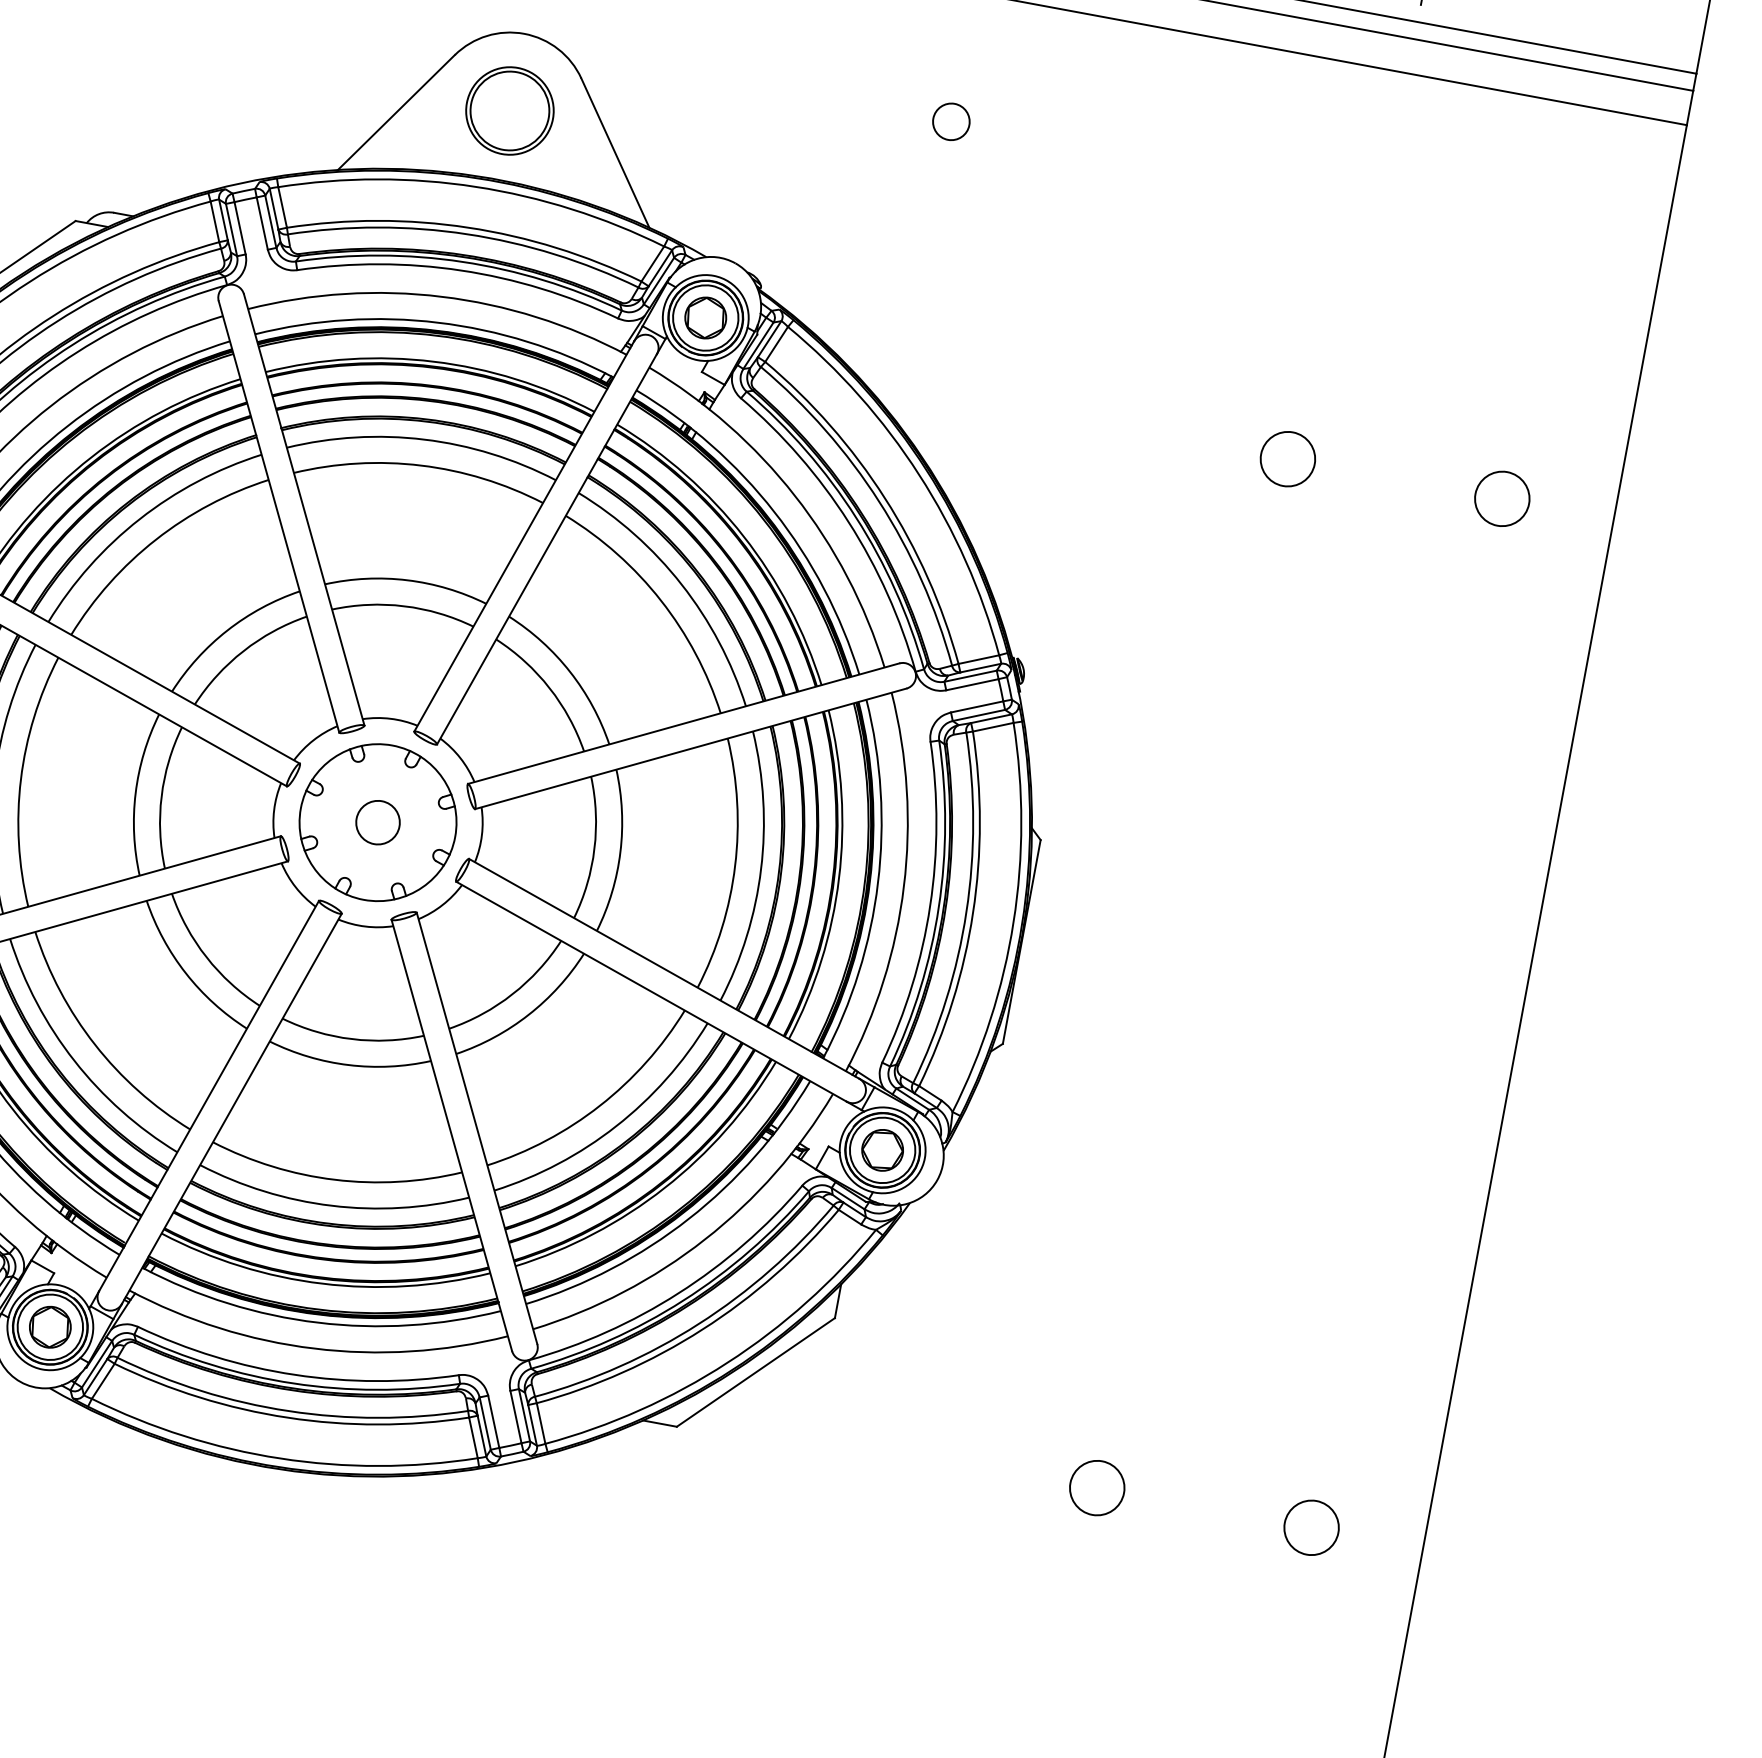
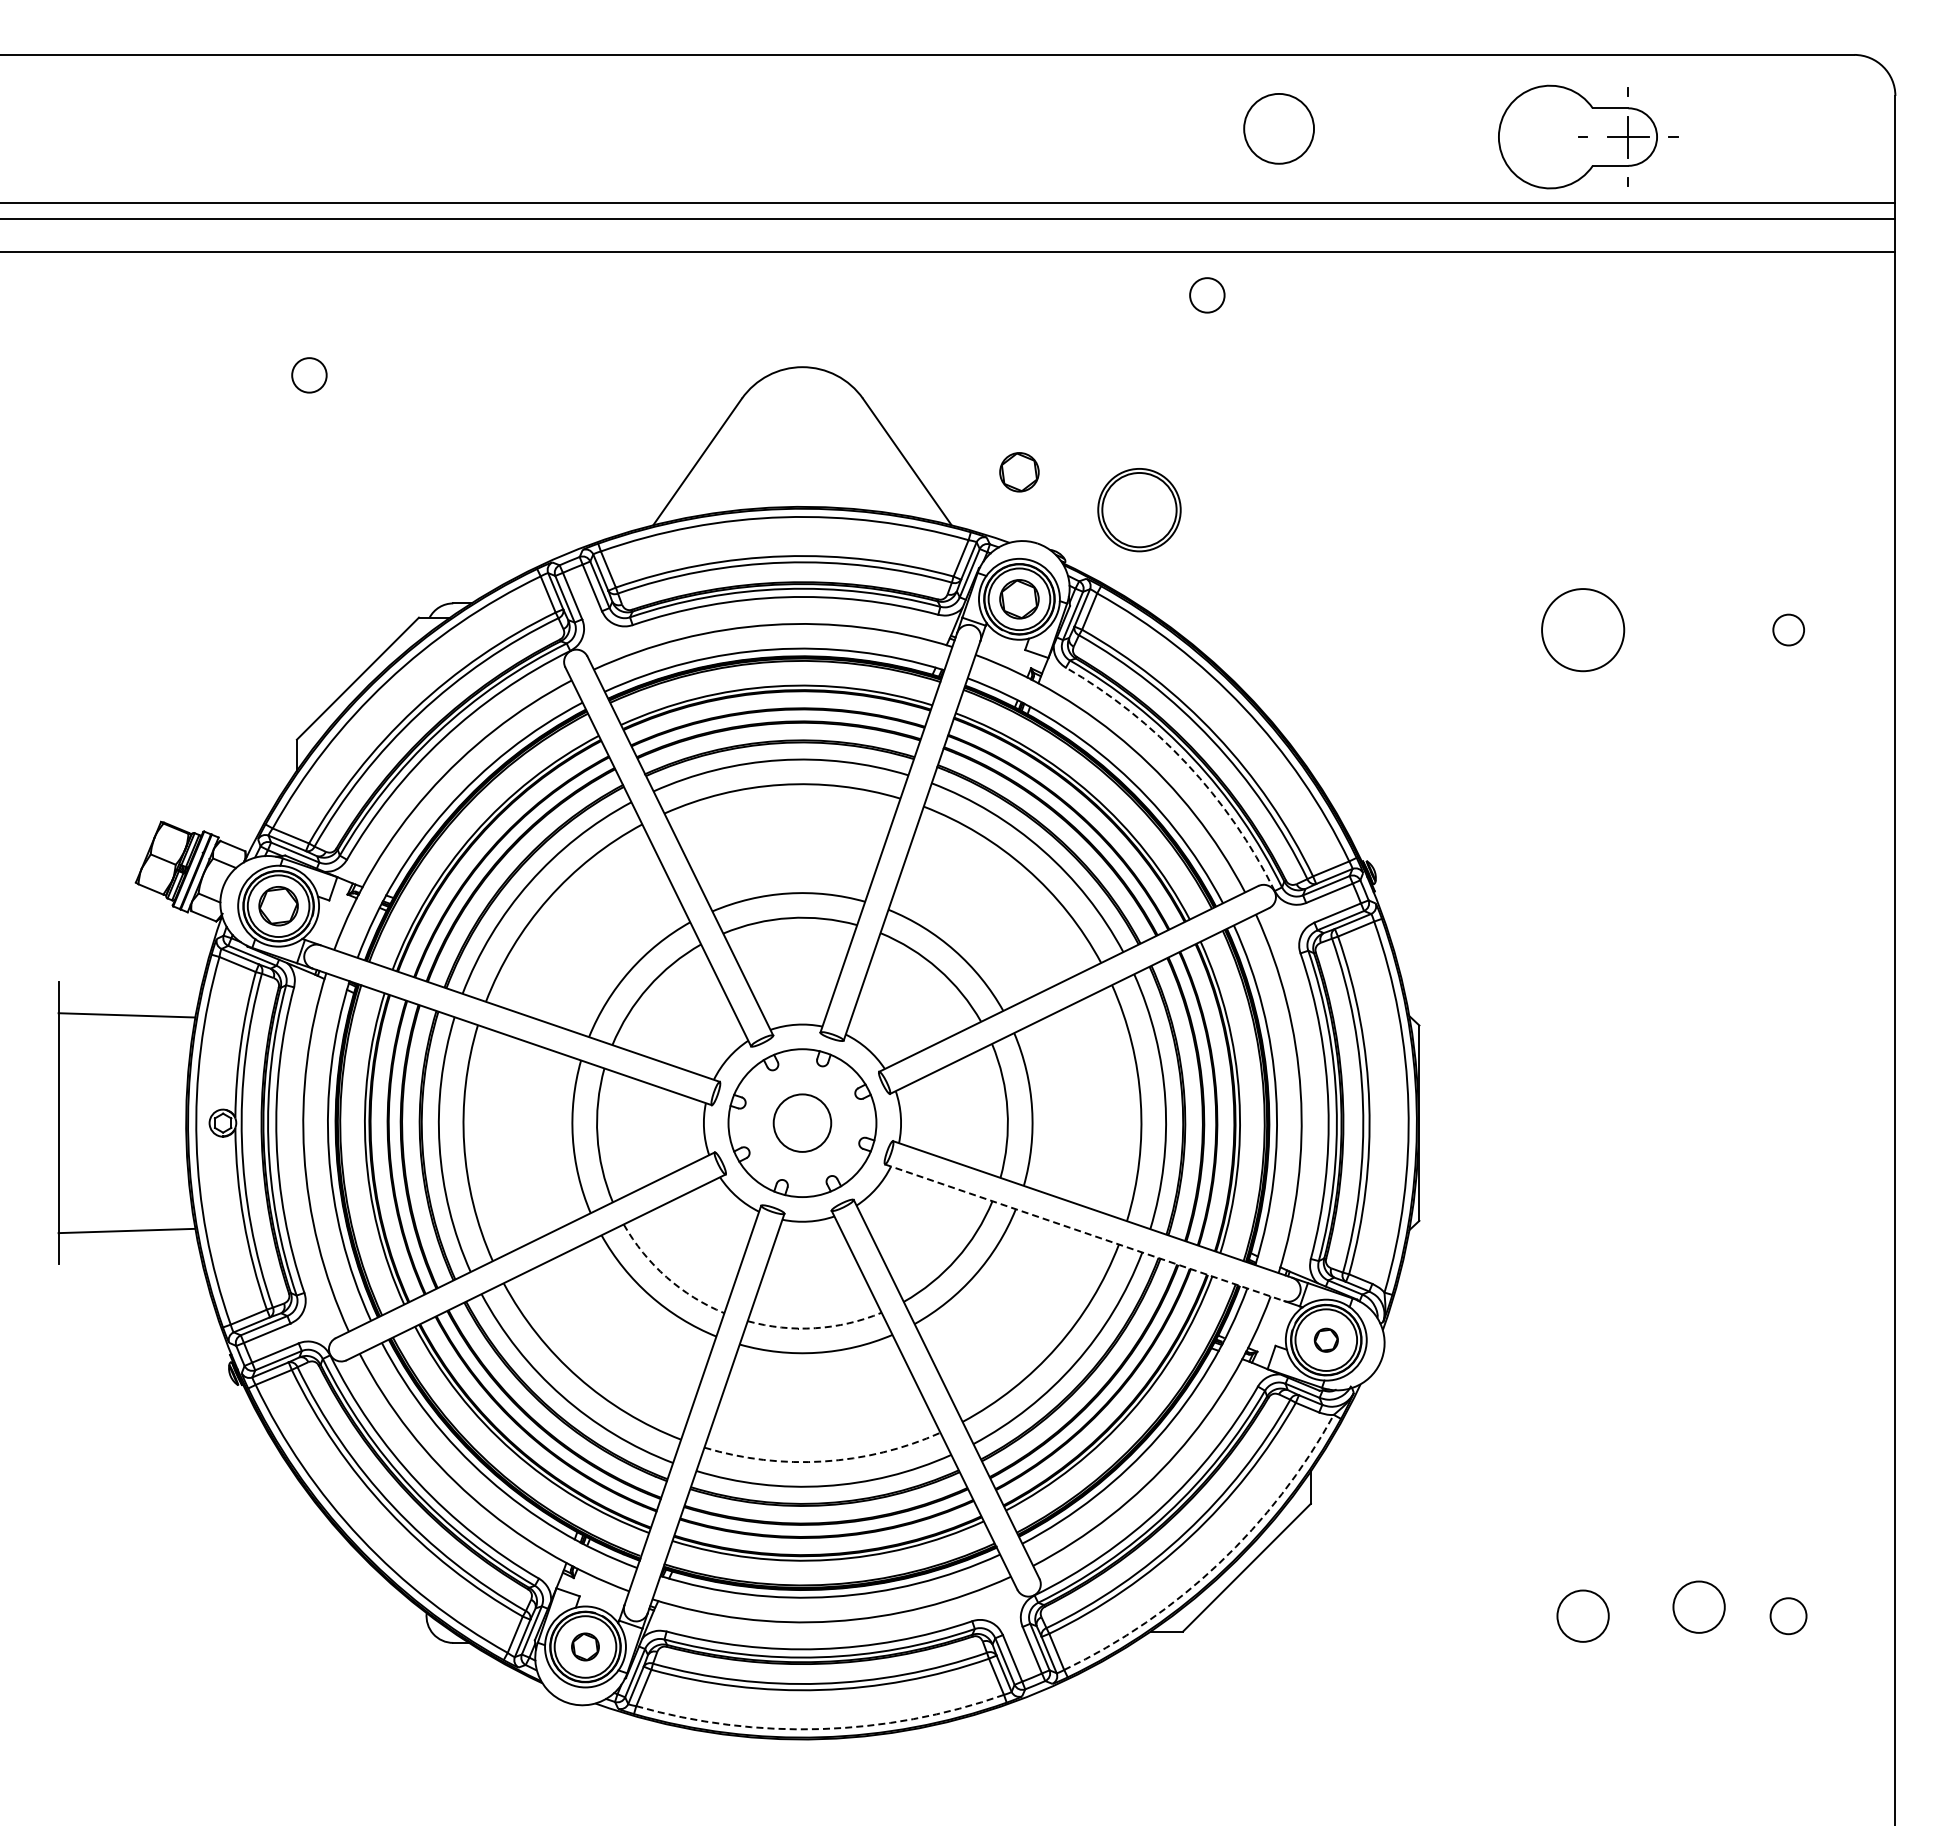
part: (509, 111) -> (1139, 510), moved
circle: (951, 122) -> (1207, 295), moved
part: (730, 185) -> (1019, 472), added
circle: (1287, 458) -> (1582, 629), size x1.6
circle: (1502, 498) -> (1788, 629), size x0.6
arc: (848, 521) -> (1186, 763), solid -> dashed
circle: (378, 821) -> (802, 1122), size x1.4
arc: (206, 957) -> (666, 1277), solid -> dashed
line: (652, 991) -> (1085, 1232), solid -> dashed
arc: (351, 1039) -> (815, 1328), solid -> dashed
part: (882, 1150) -> (1326, 1340), size x0.6
arc: (334, 1179) -> (823, 1461), solid -> dashed
part: (50, 1326) -> (585, 1646), size x0.7
arc: (728, 1362) -> (1219, 1563), solid -> dashed
arc: (280, 1459) -> (821, 1729), solid -> dashed
circle: (1219, 1500) -> (1698, 1606), added
circle: (1311, 1527) -> (1788, 1615), size x0.7

